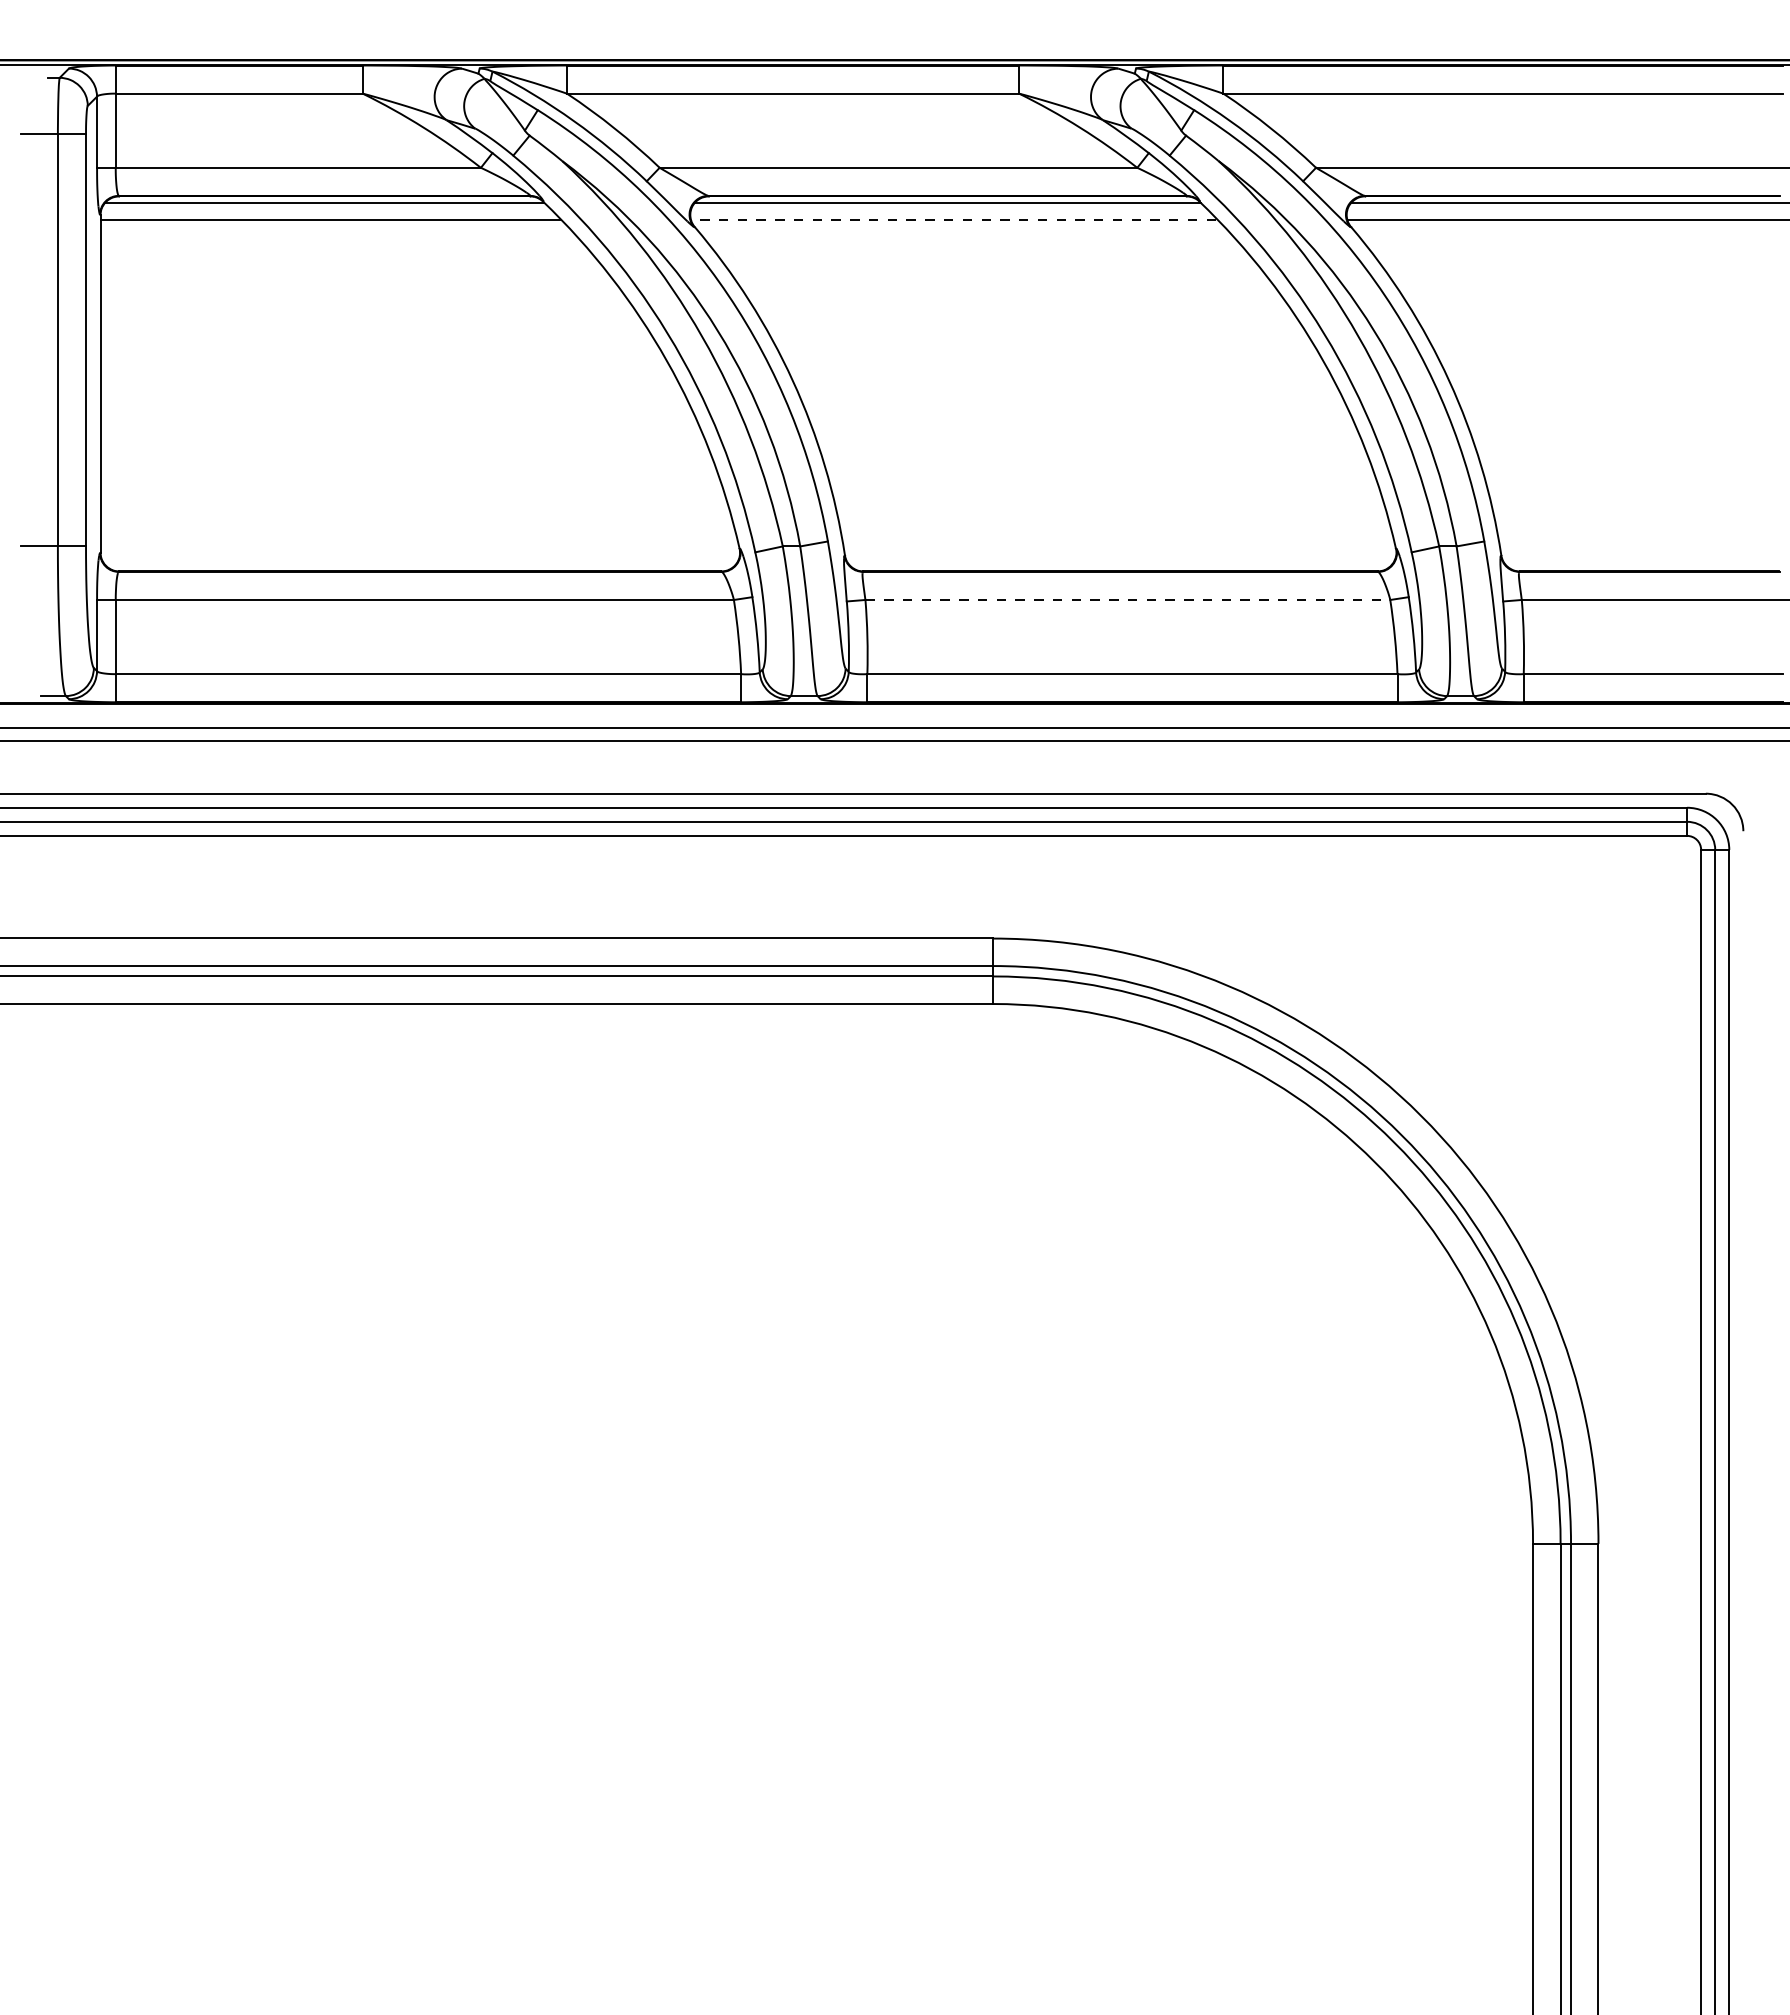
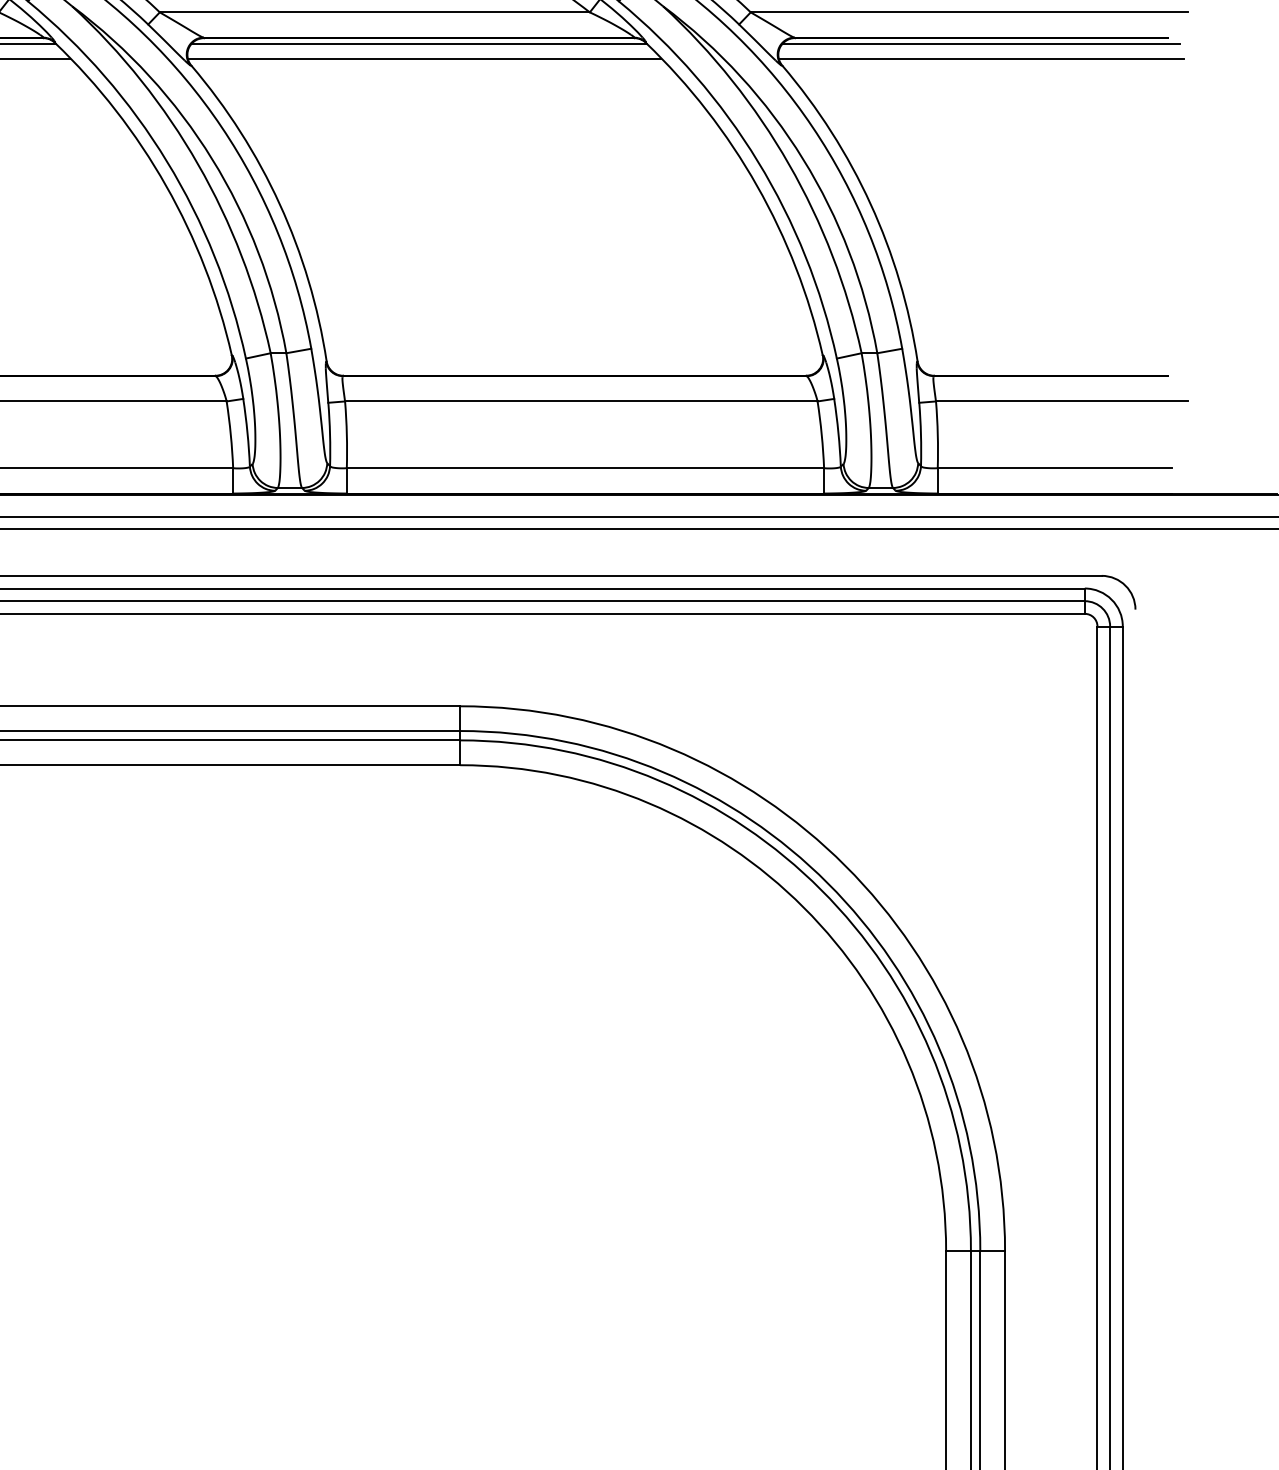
line: (953, 219) -> (424, 58), dashed -> solid
line: (1128, 599) -> (581, 401), dashed -> solid

